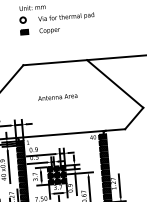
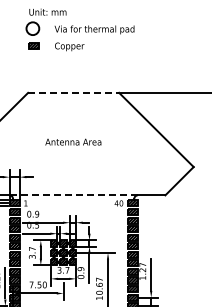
circle: (22, 19) -> (32, 28), size x1.6
line: (55, 62) -> (73, 92), solid -> dashed
line: (61, 134) -> (74, 195), solid -> dashed

